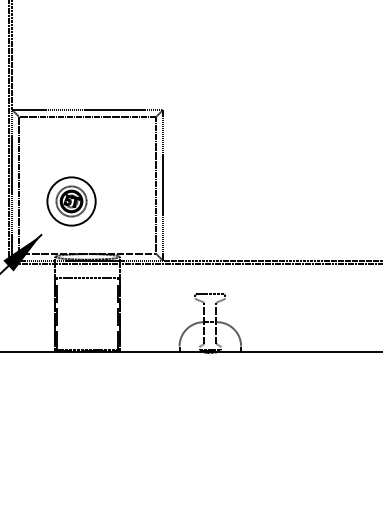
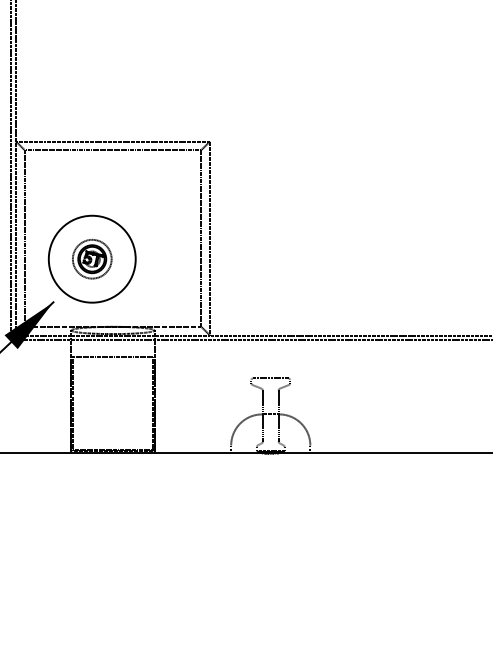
circle: (71, 201) -> (92, 259), size x1.4

